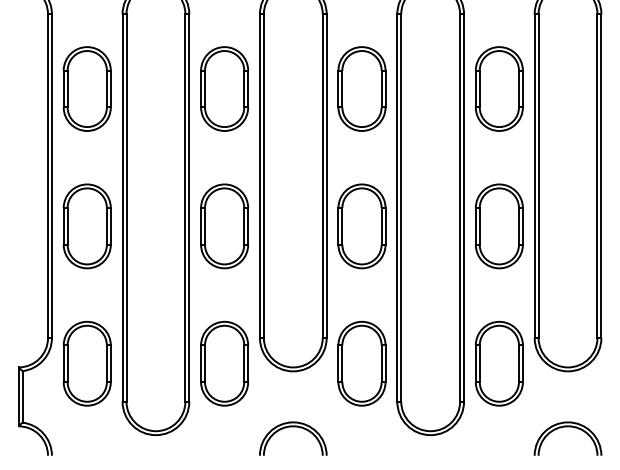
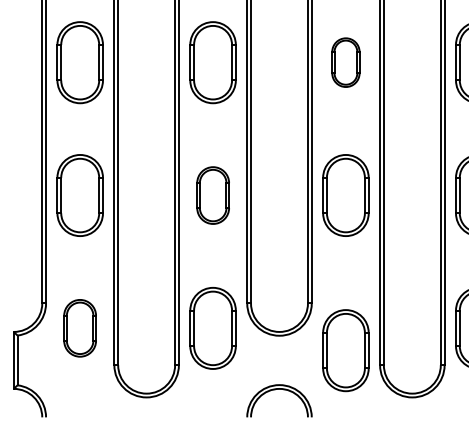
part: (361, 88) -> (345, 62), size x0.6
part: (224, 226) -> (212, 195), size x0.7
part: (86, 363) -> (79, 328), size x0.7
part: (361, 363) -> (345, 350), moved

